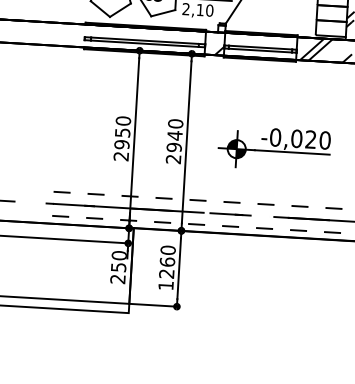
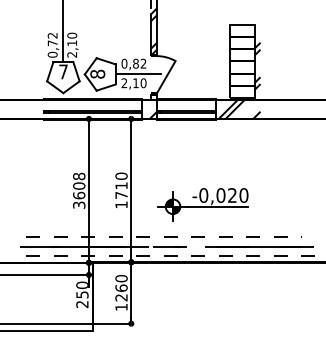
text: (122, 138) -> (79, 190), 2950 -> 3608
text: (174, 147) -> (121, 195), 2940 -> 1710
part: (273, 148) -> (202, 204), moved

